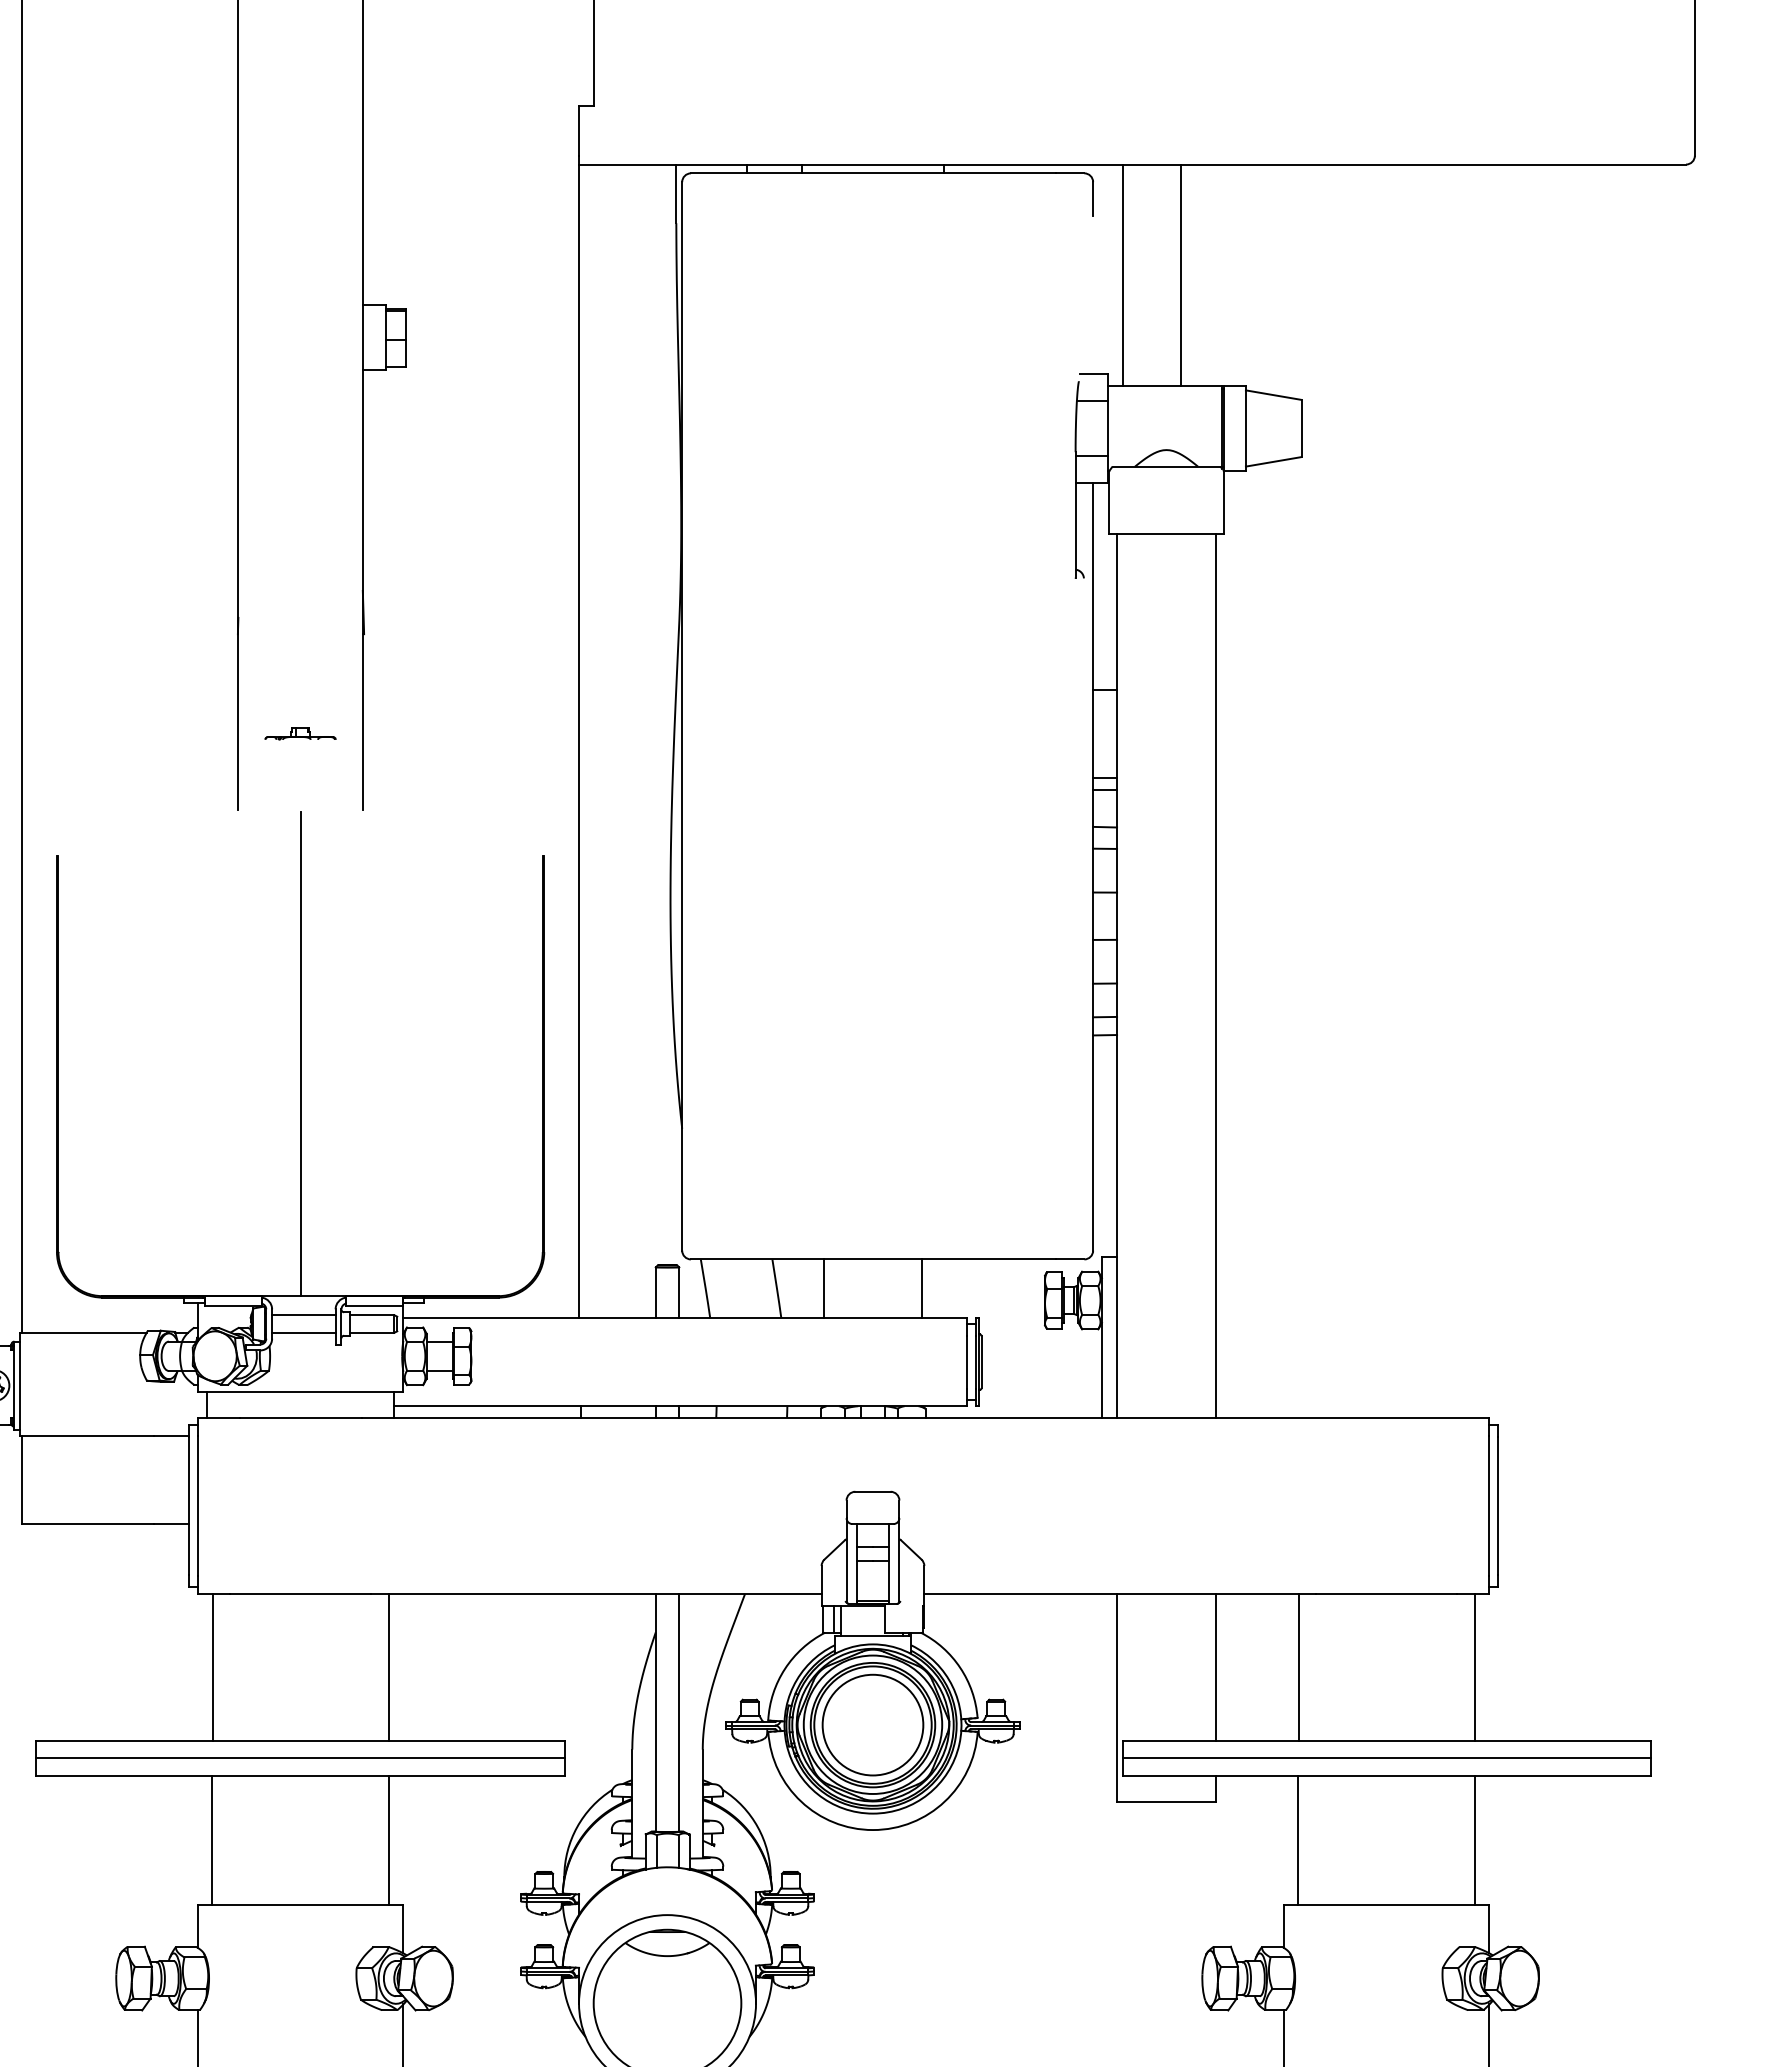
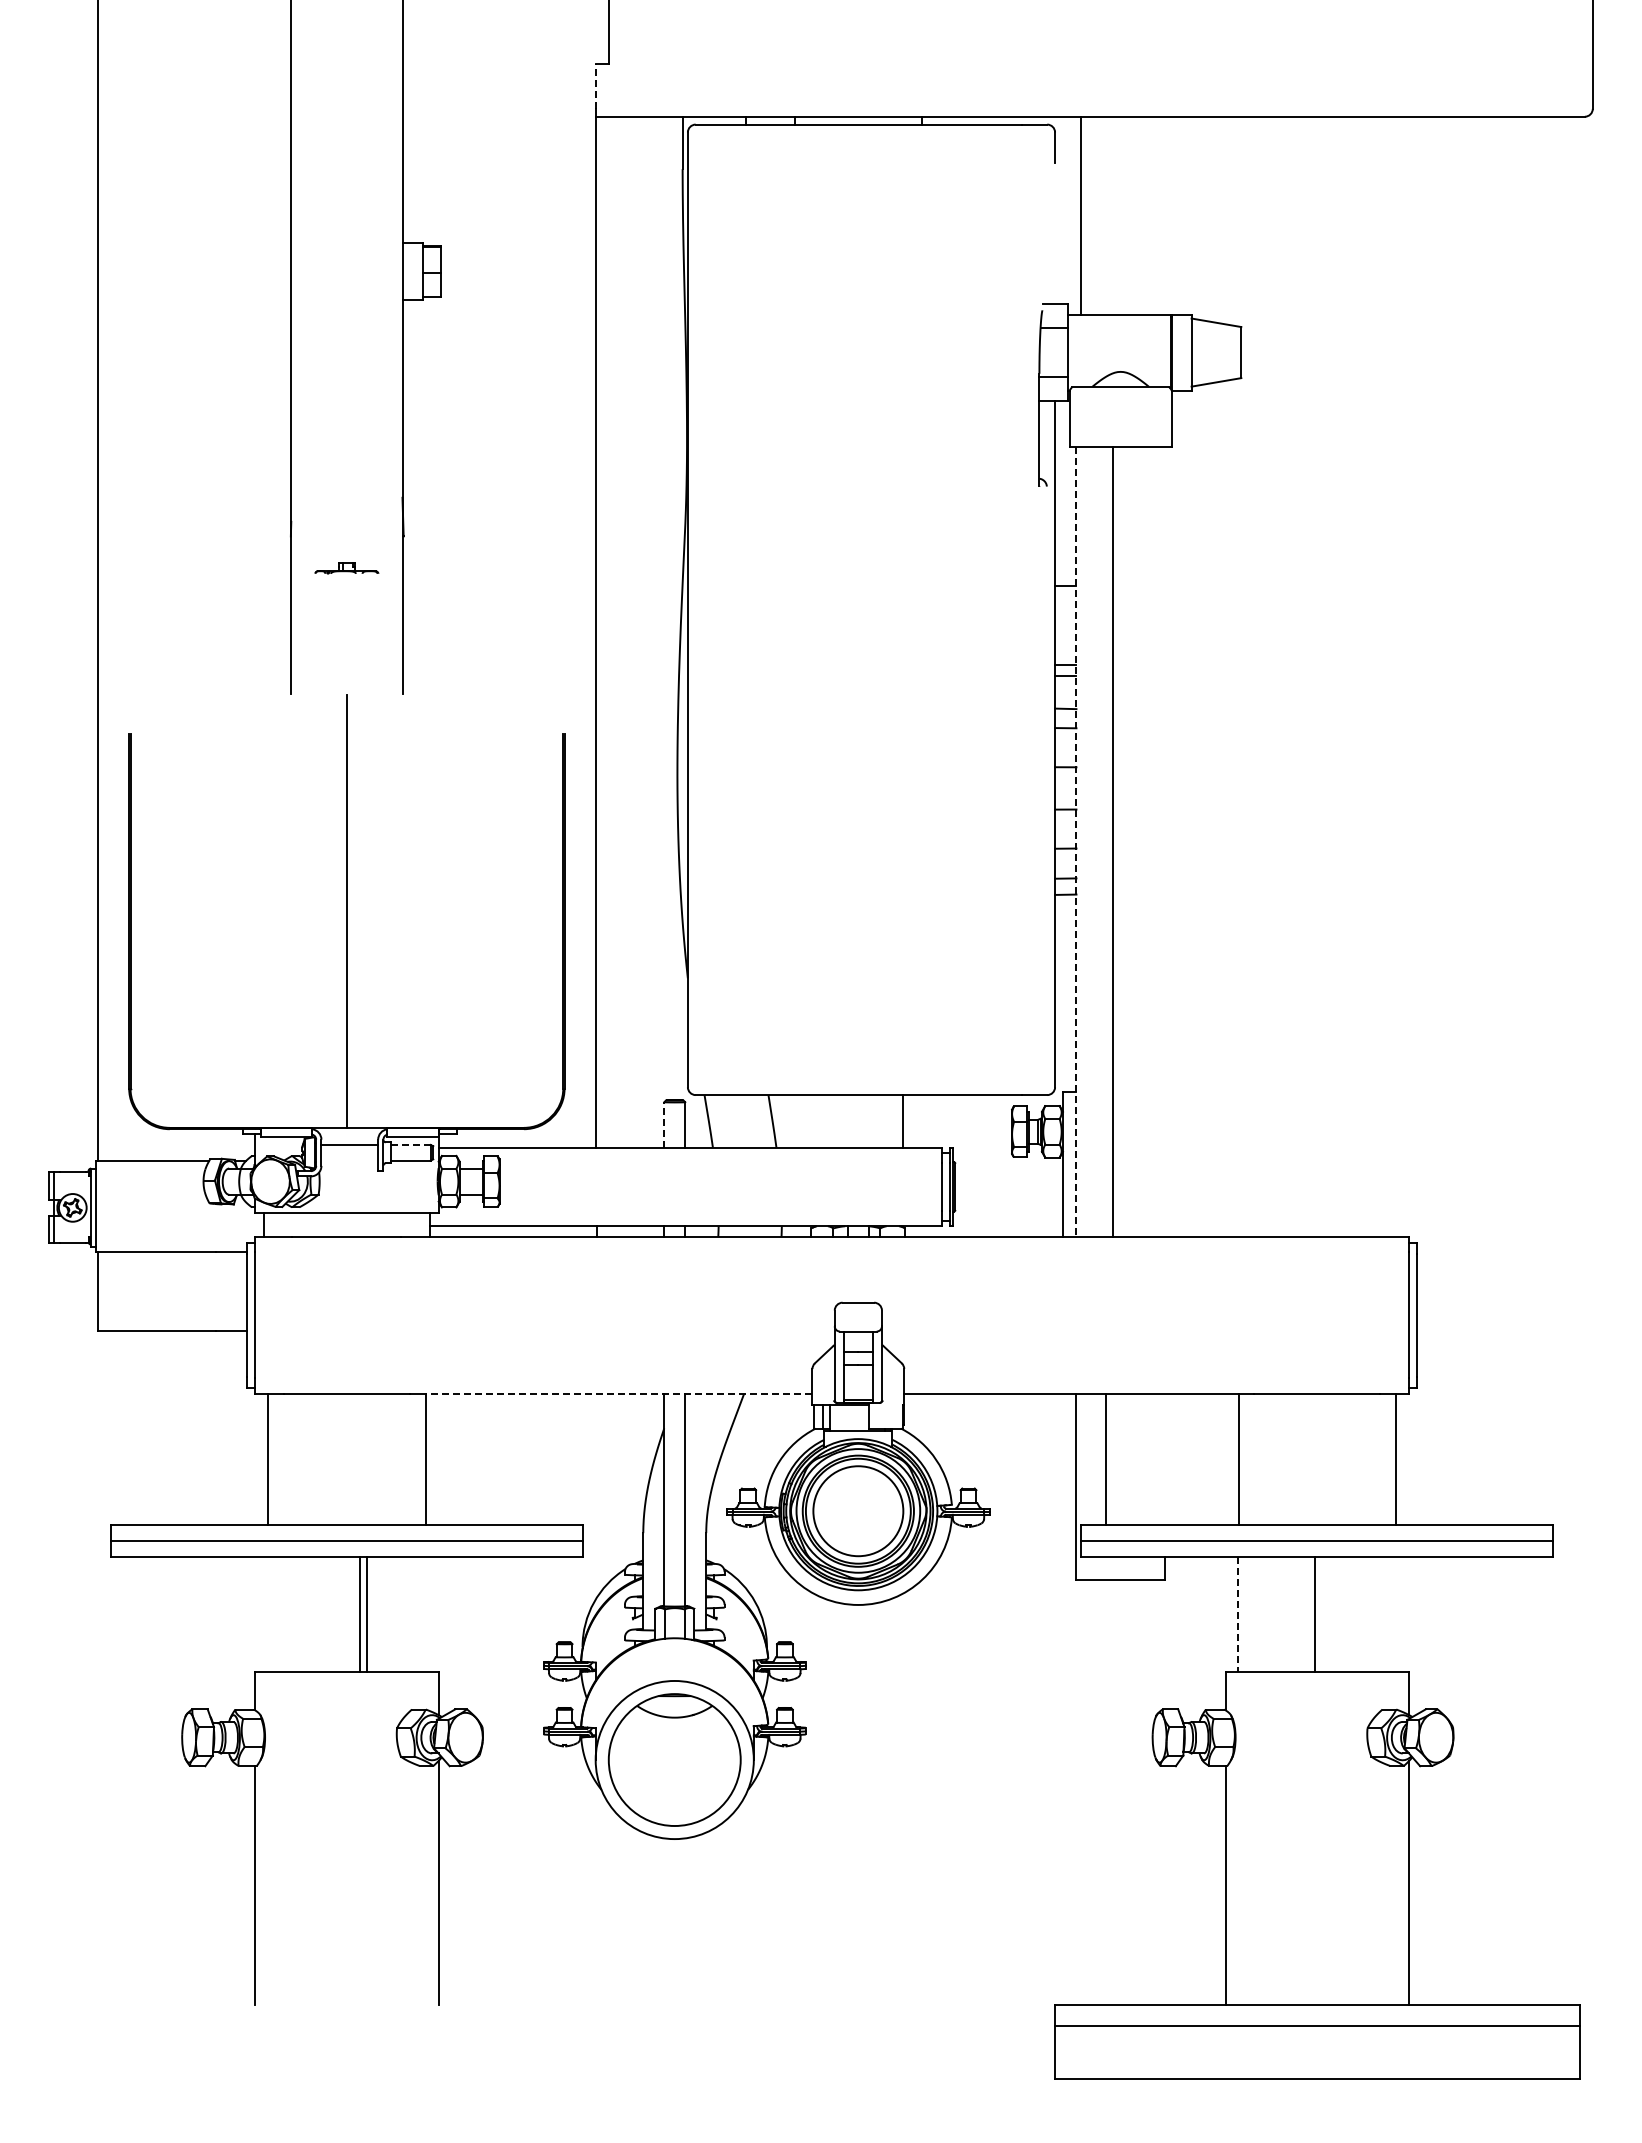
line: (579, 130) -> (596, 86), solid -> dashed
line: (1180, 275) -> (1133, 215), removed
part: (300, 733) -> (346, 568), moved
line: (1117, 975) -> (1076, 841), solid -> dashed
line: (1215, 975) -> (1112, 841), moved
line: (823, 1288) -> (814, 1121), removed
line: (656, 1292) -> (664, 1124), solid -> dashed
line: (371, 1314) -> (410, 1144), solid -> dashed
line: (303, 1332) -> (349, 1160), removed
line: (604, 1594) -> (618, 1394), solid -> dashed
line: (1215, 1667) -> (1105, 1459), moved
line: (211, 1840) -> (366, 1614), moved
line: (388, 1840) -> (359, 1614), moved
line: (1298, 1840) -> (1238, 1614), solid -> dashed
line: (1475, 1840) -> (1315, 1614), moved

